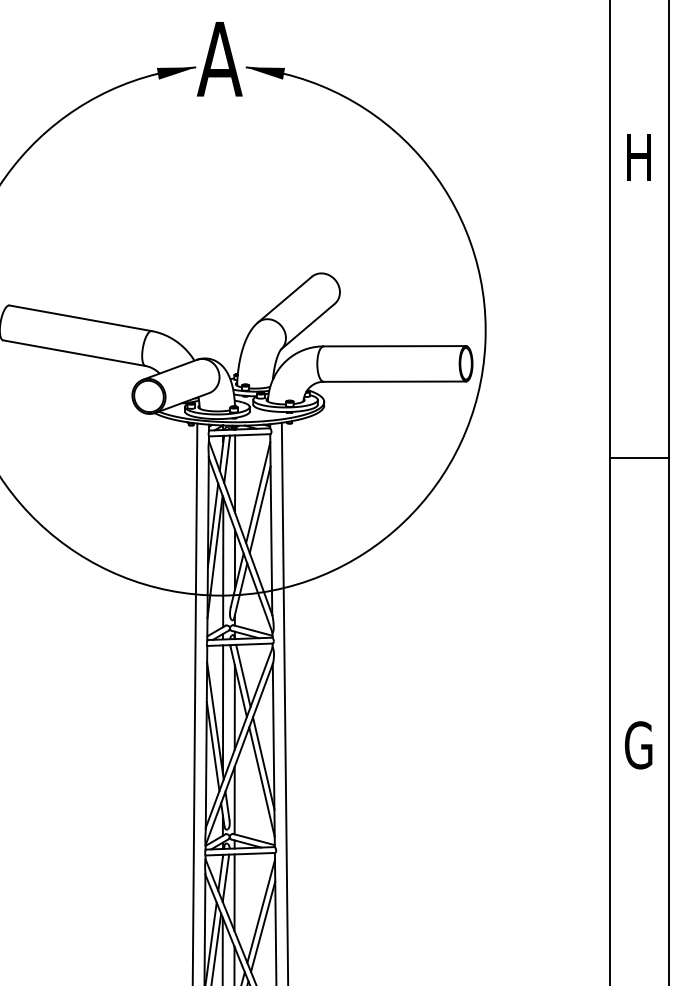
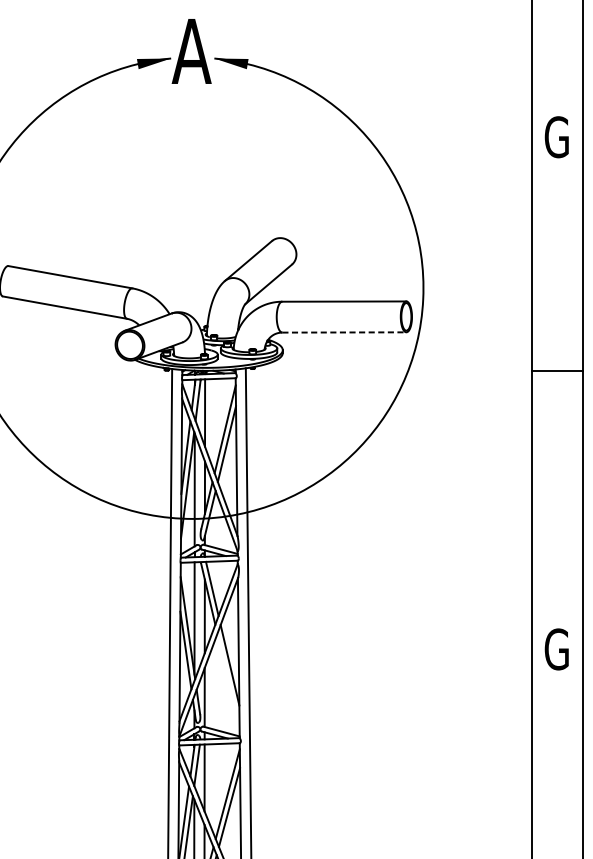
text: (638, 157) -> (556, 137), H -> G
line: (395, 381) -> (344, 332), solid -> dashed
line: (638, 458) -> (556, 371), moved
line: (261, 781) -> (228, 680), removed

